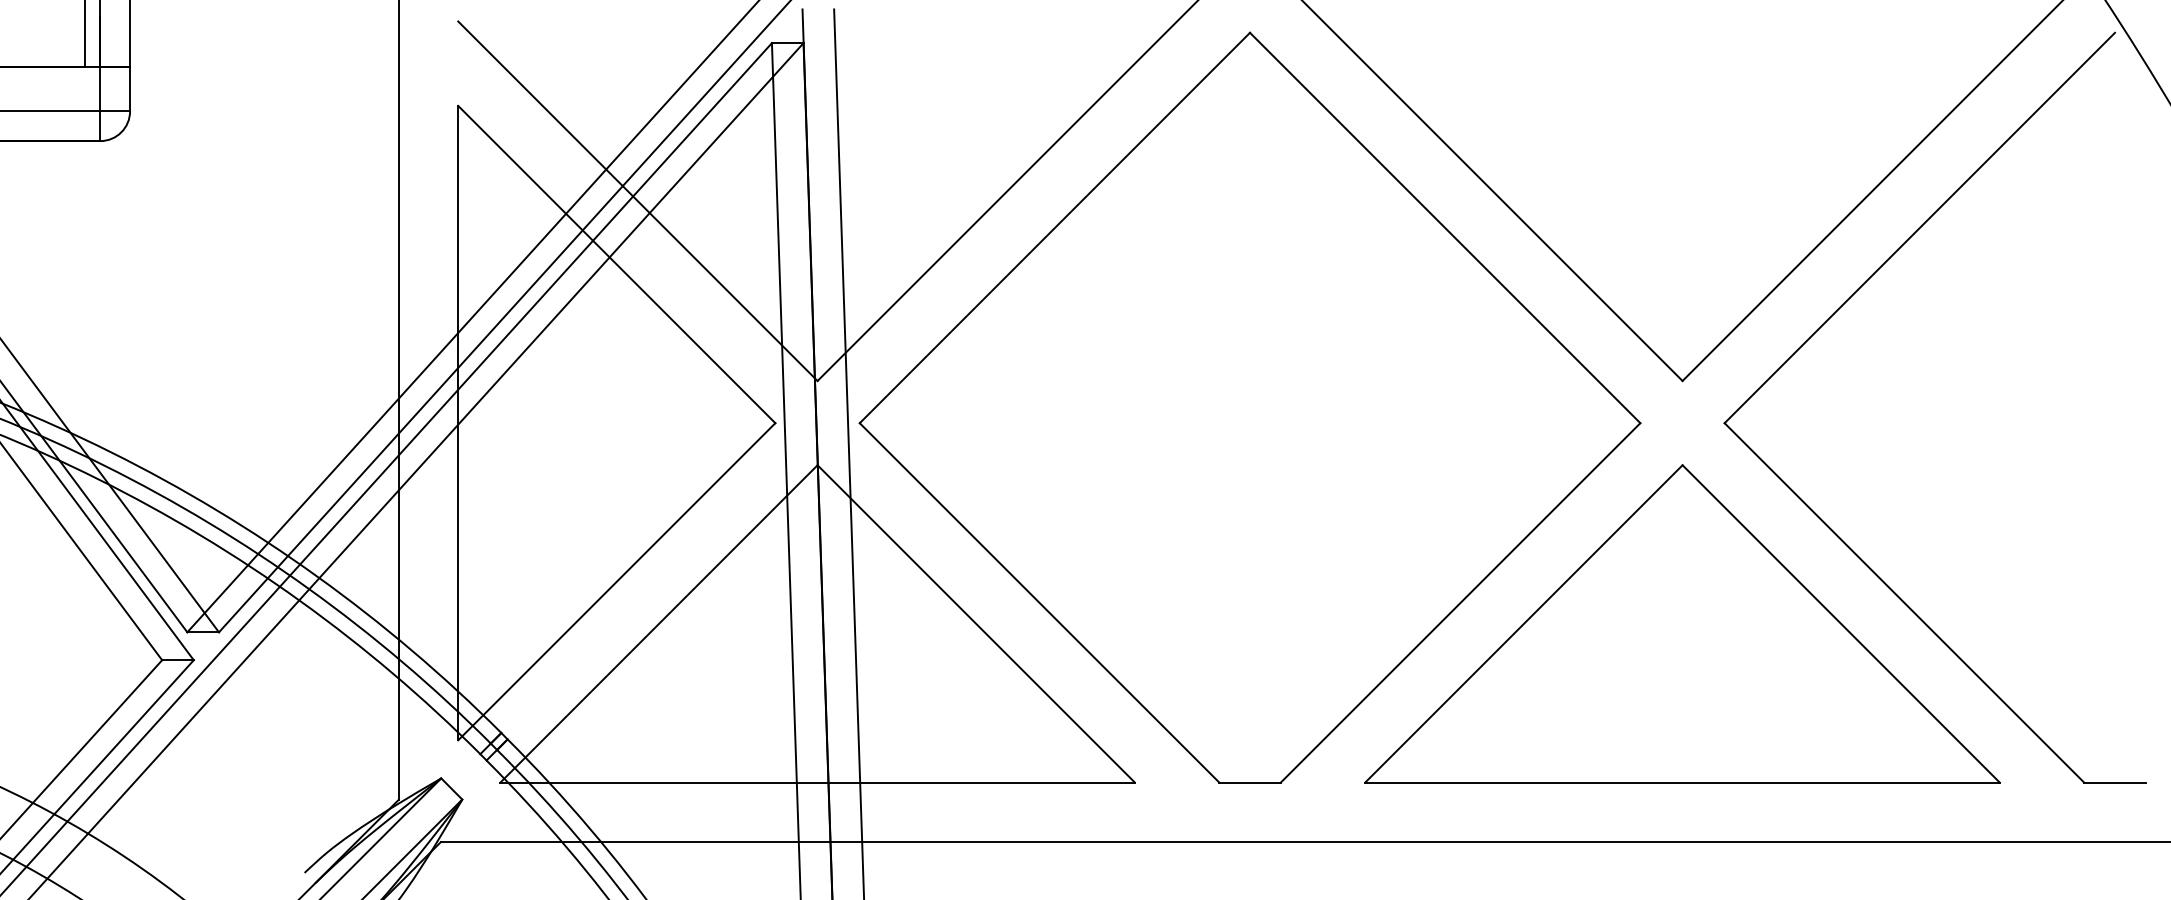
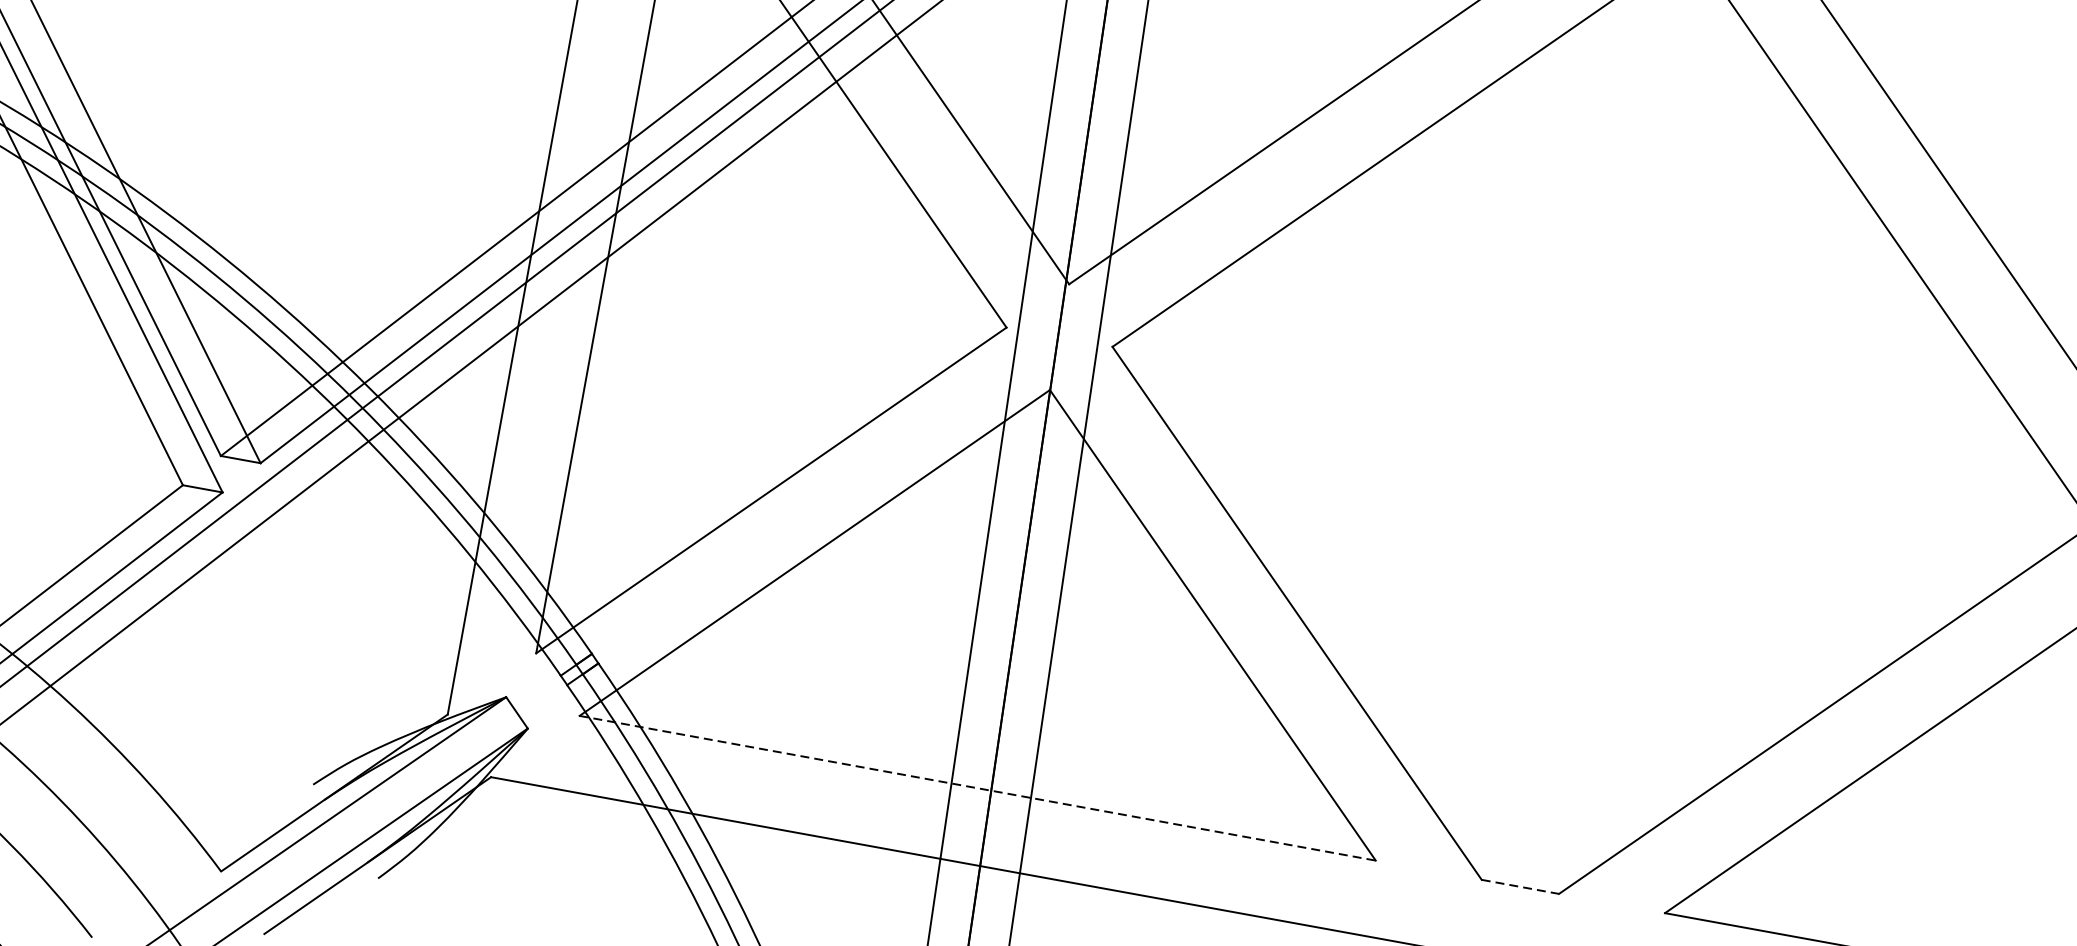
line: (818, 782) -> (978, 788), solid -> dashed
line: (1250, 782) -> (1520, 886), solid -> dashed

